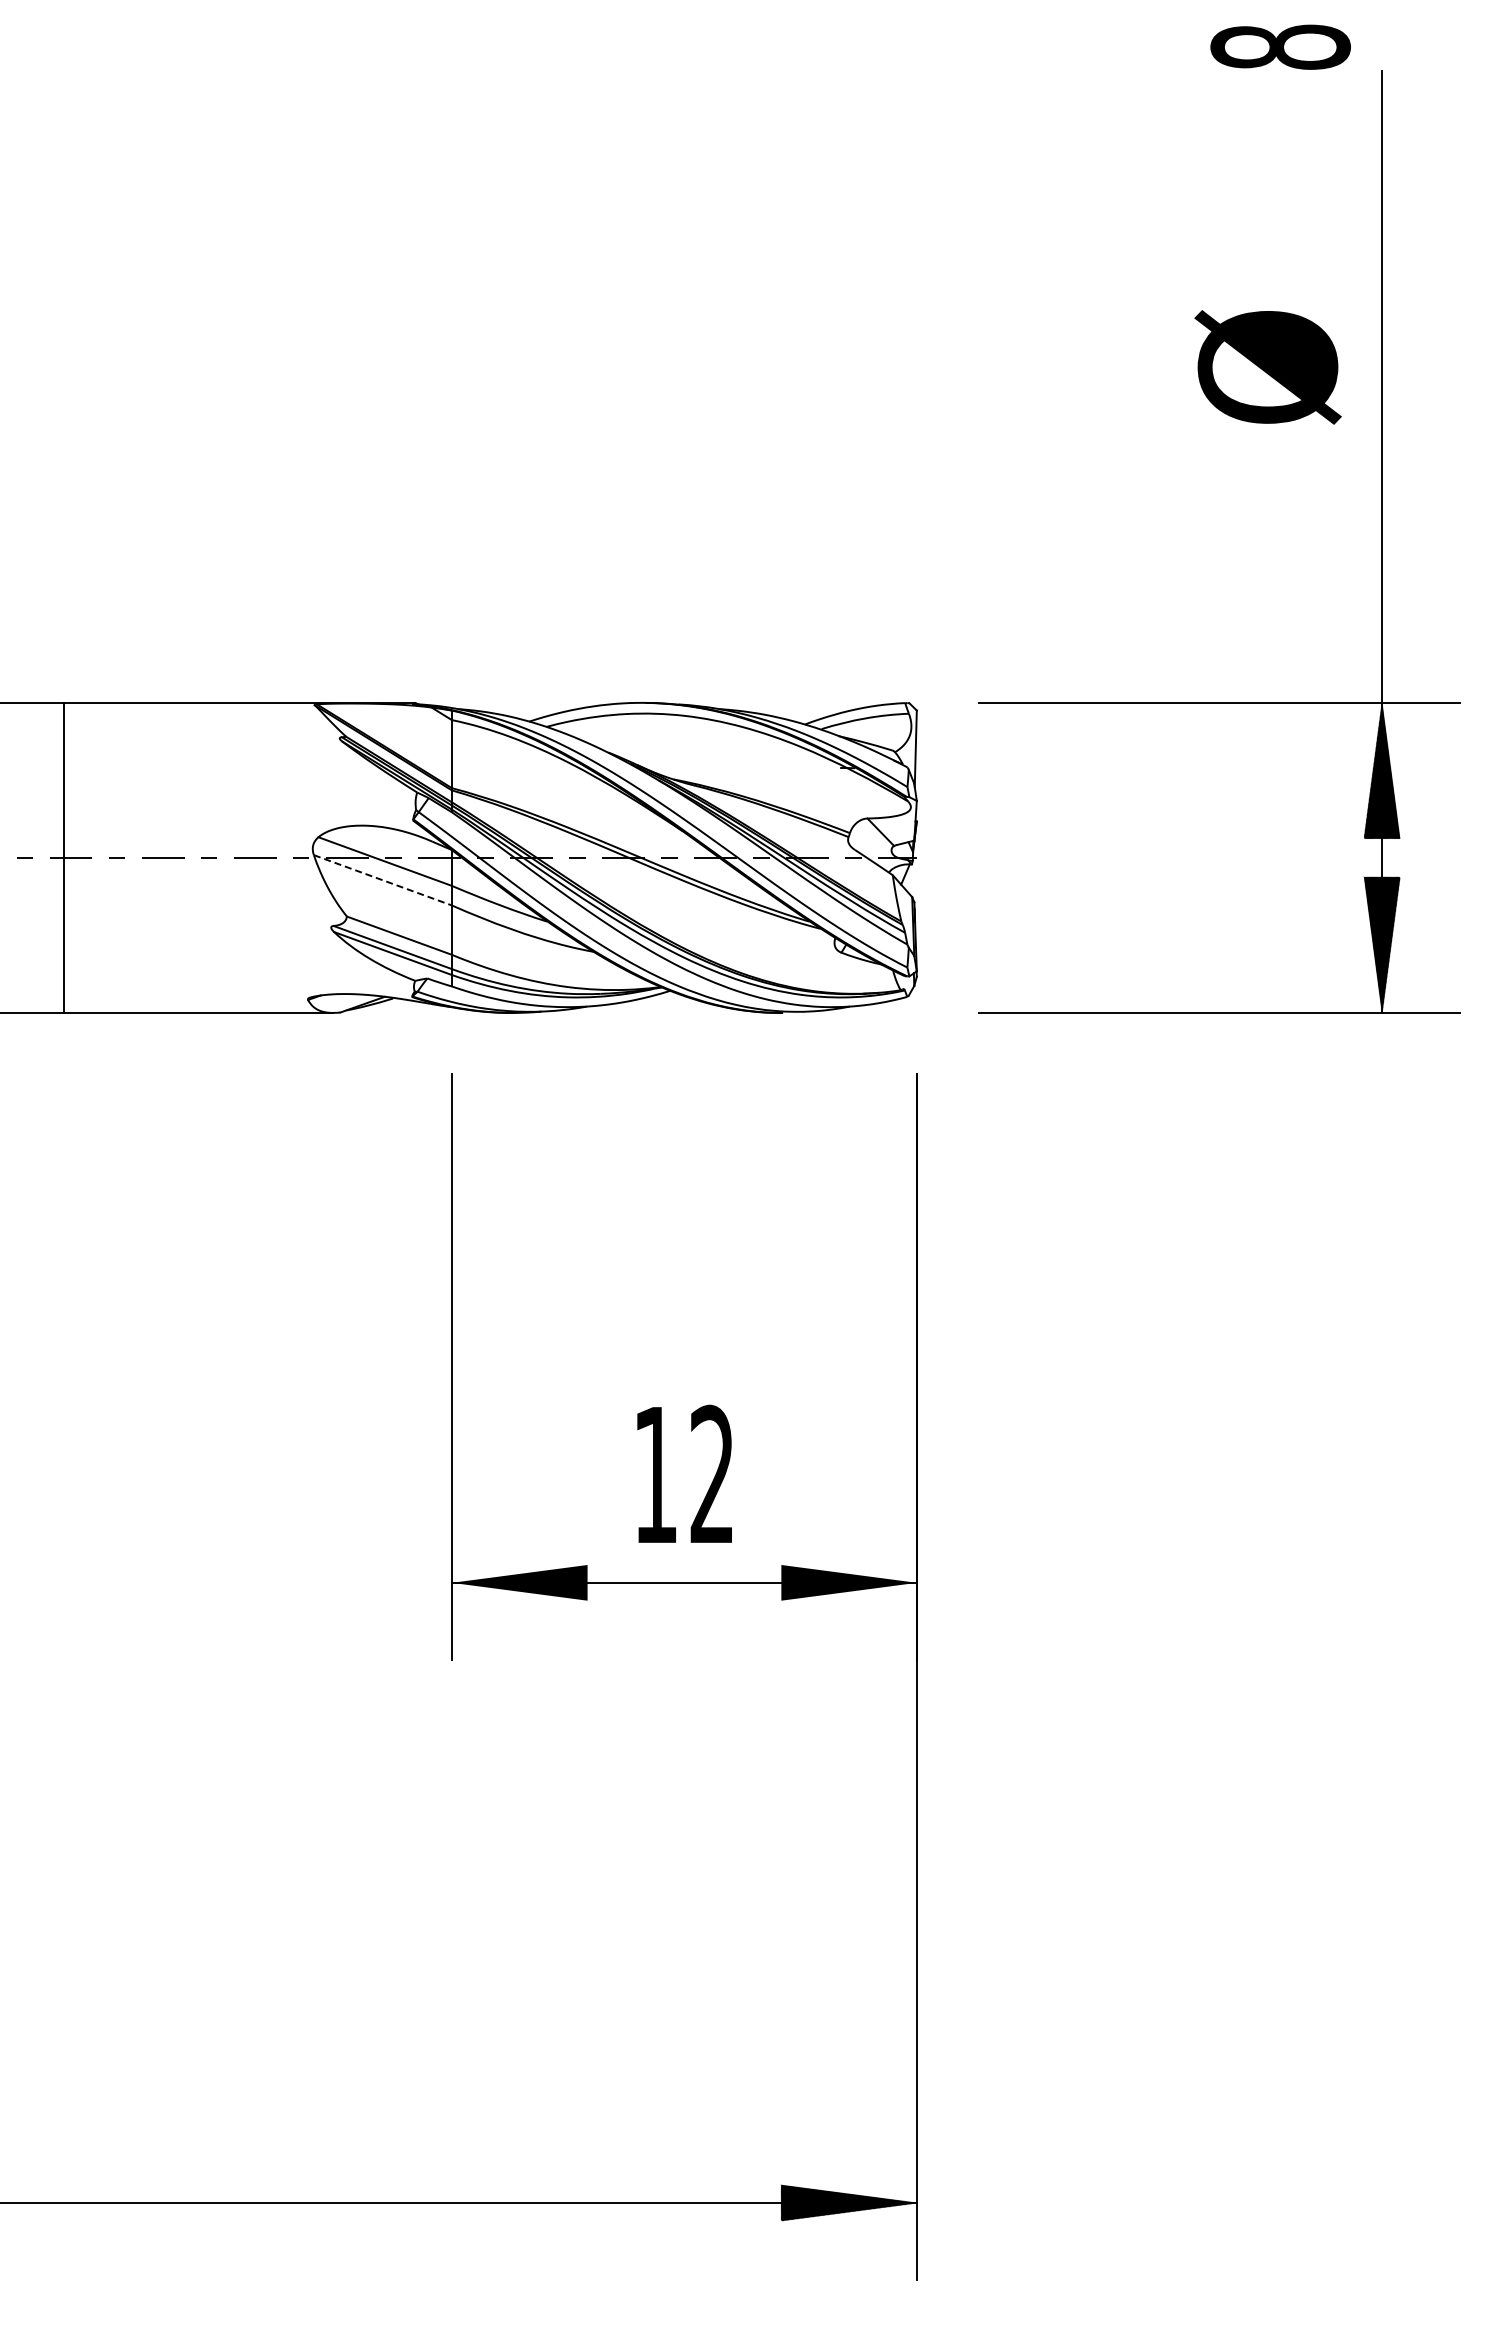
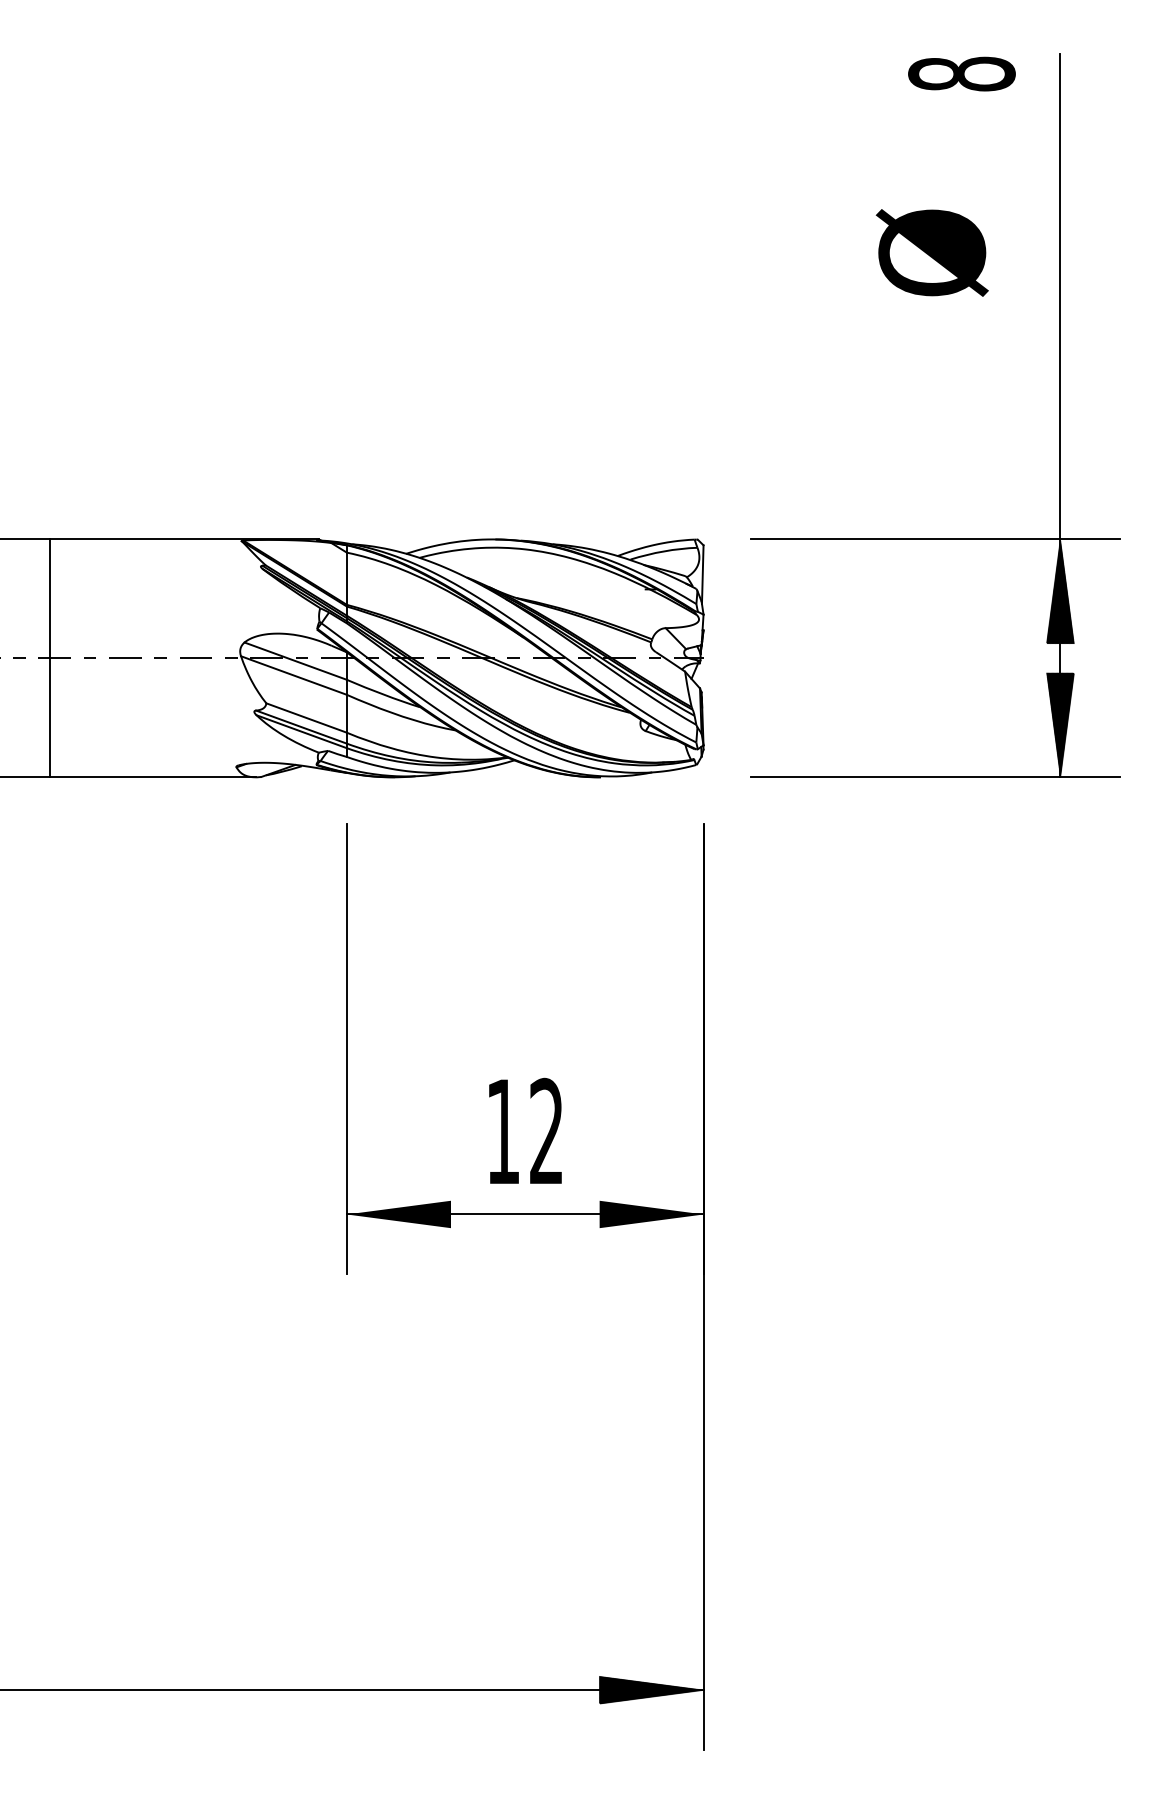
text: (1280, 46) -> (961, 73), moved
text: (1267, 367) -> (931, 253), moved
line: (383, 880) -> (294, 675), dashed -> solid

